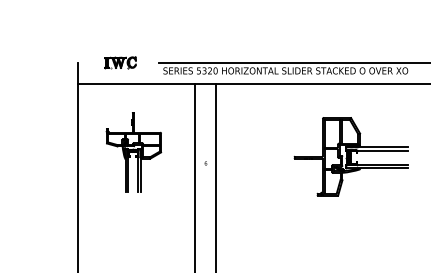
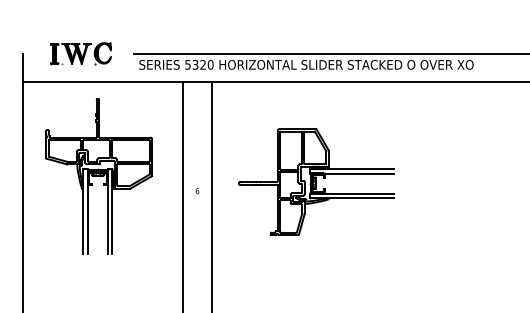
part: (120, 62) -> (80, 53), size x1.43
part: (133, 152) -> (98, 176), size x1.43
part: (350, 156) -> (315, 181), moved

